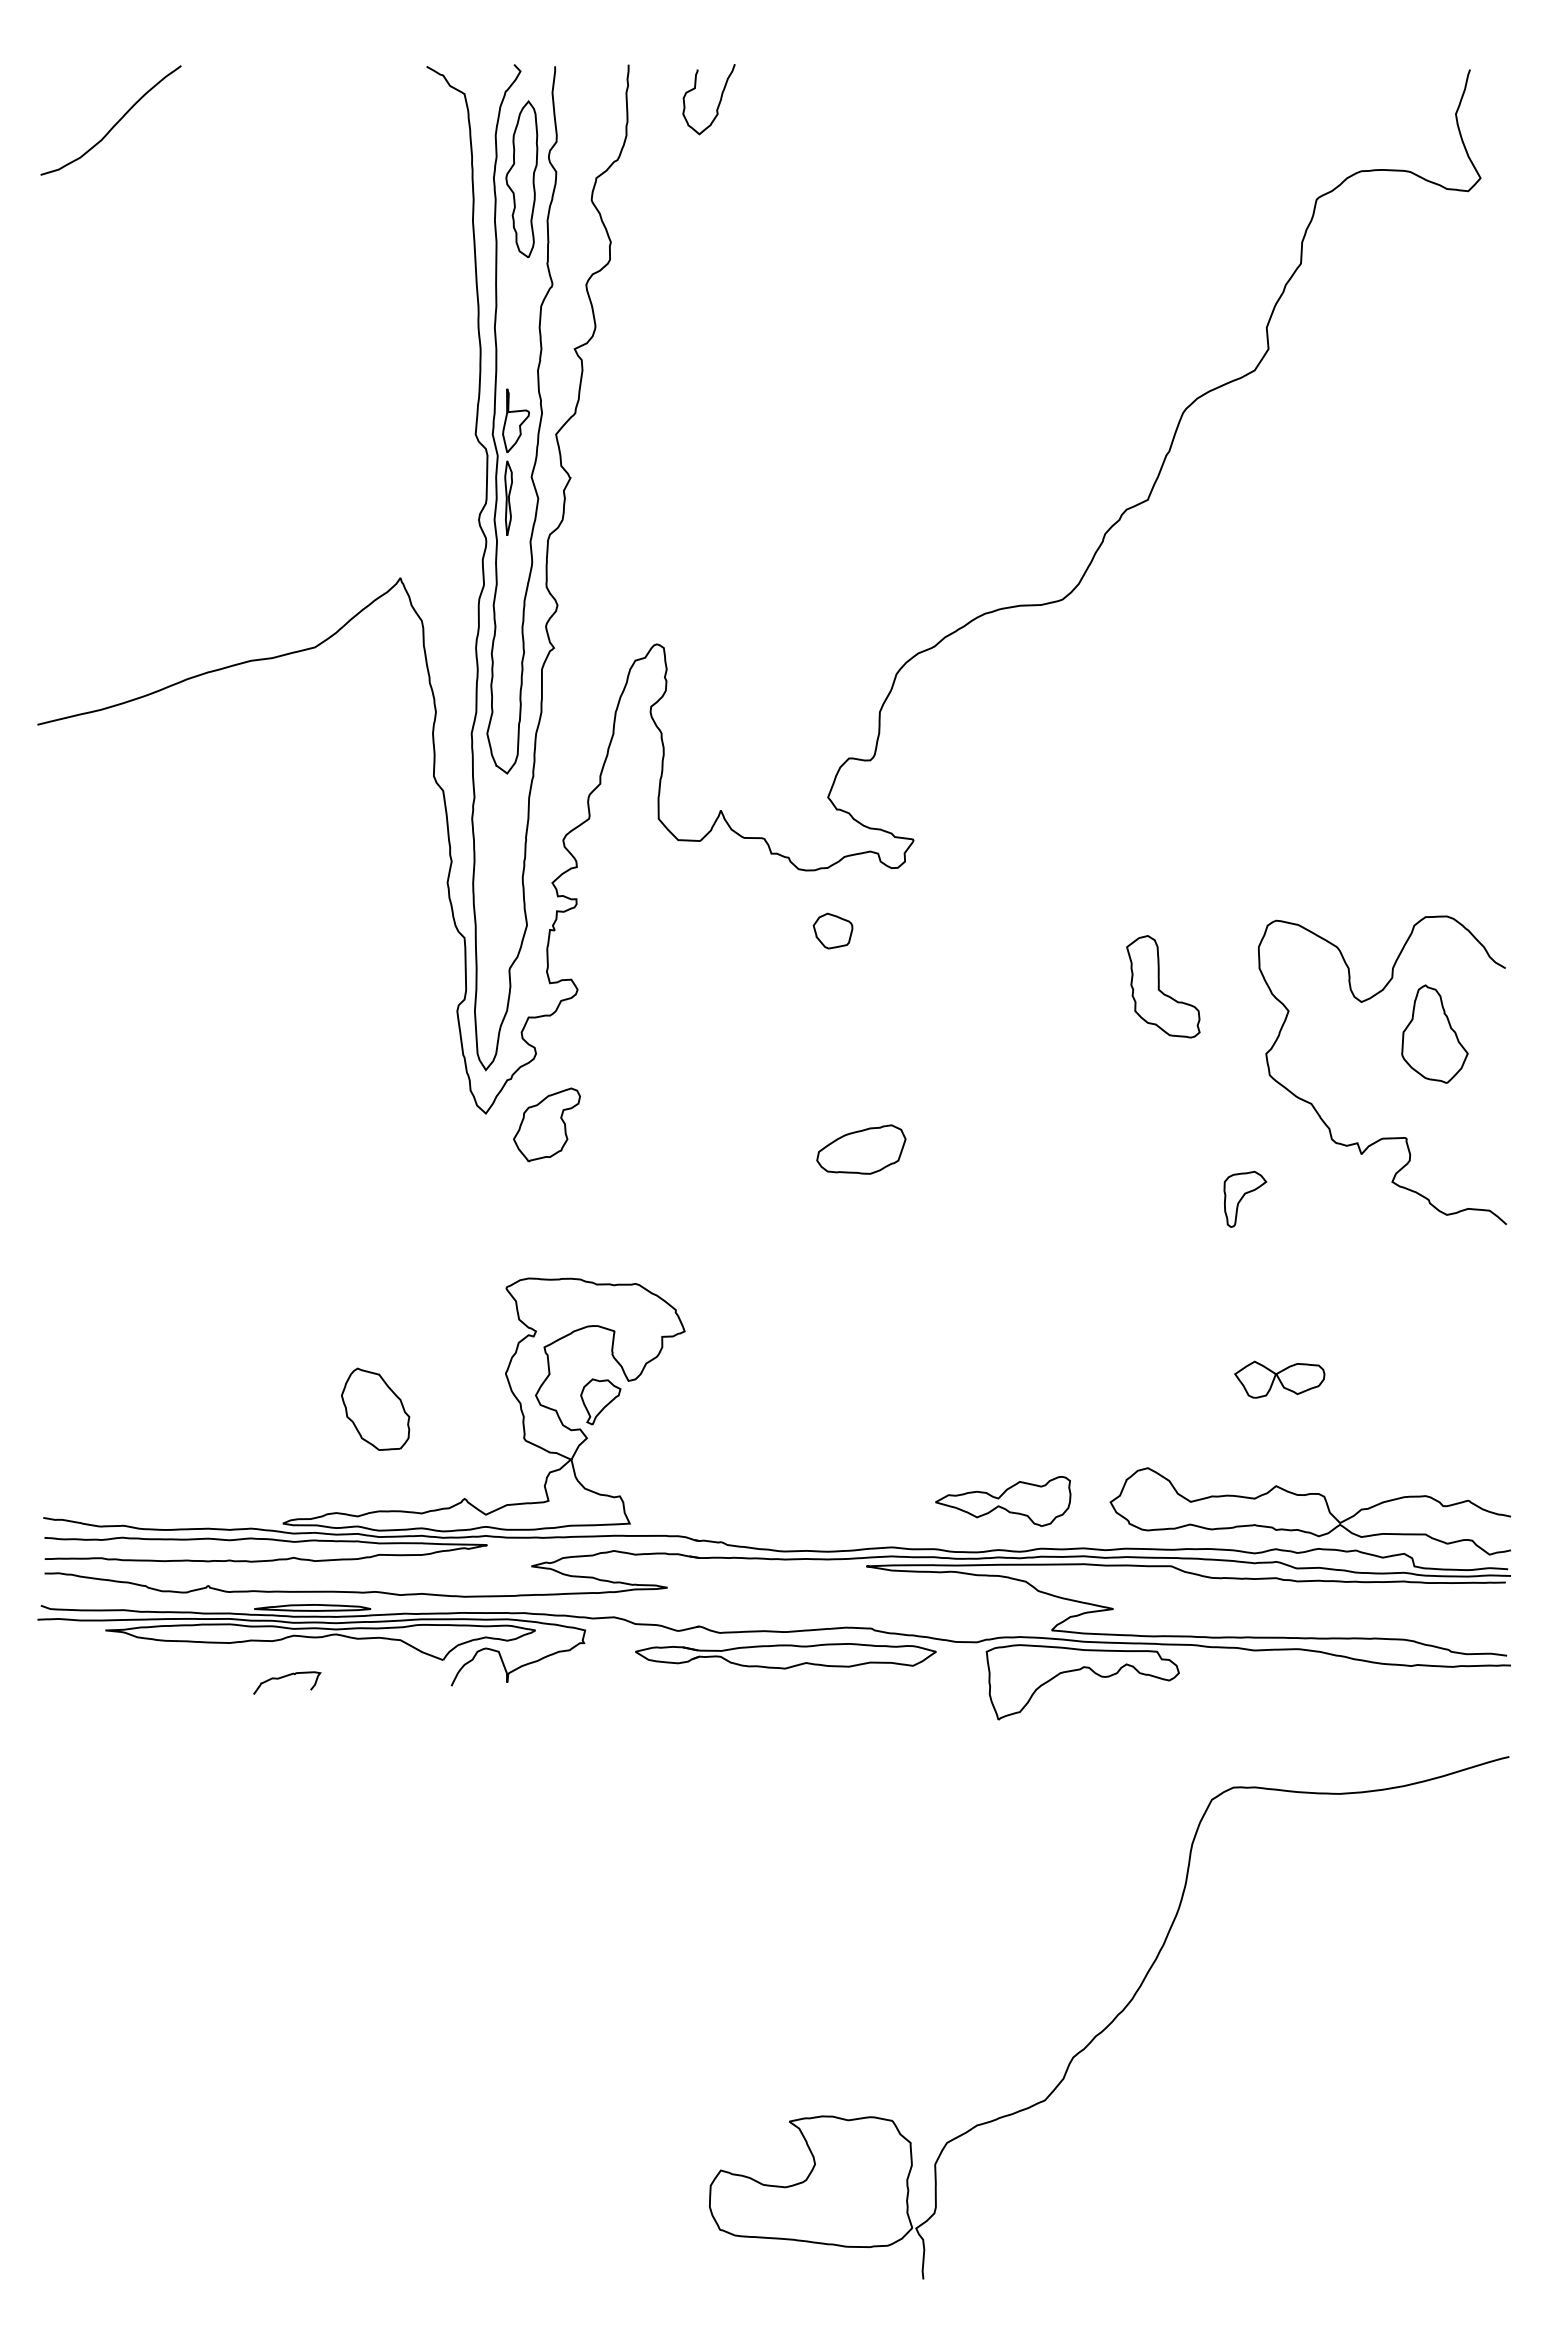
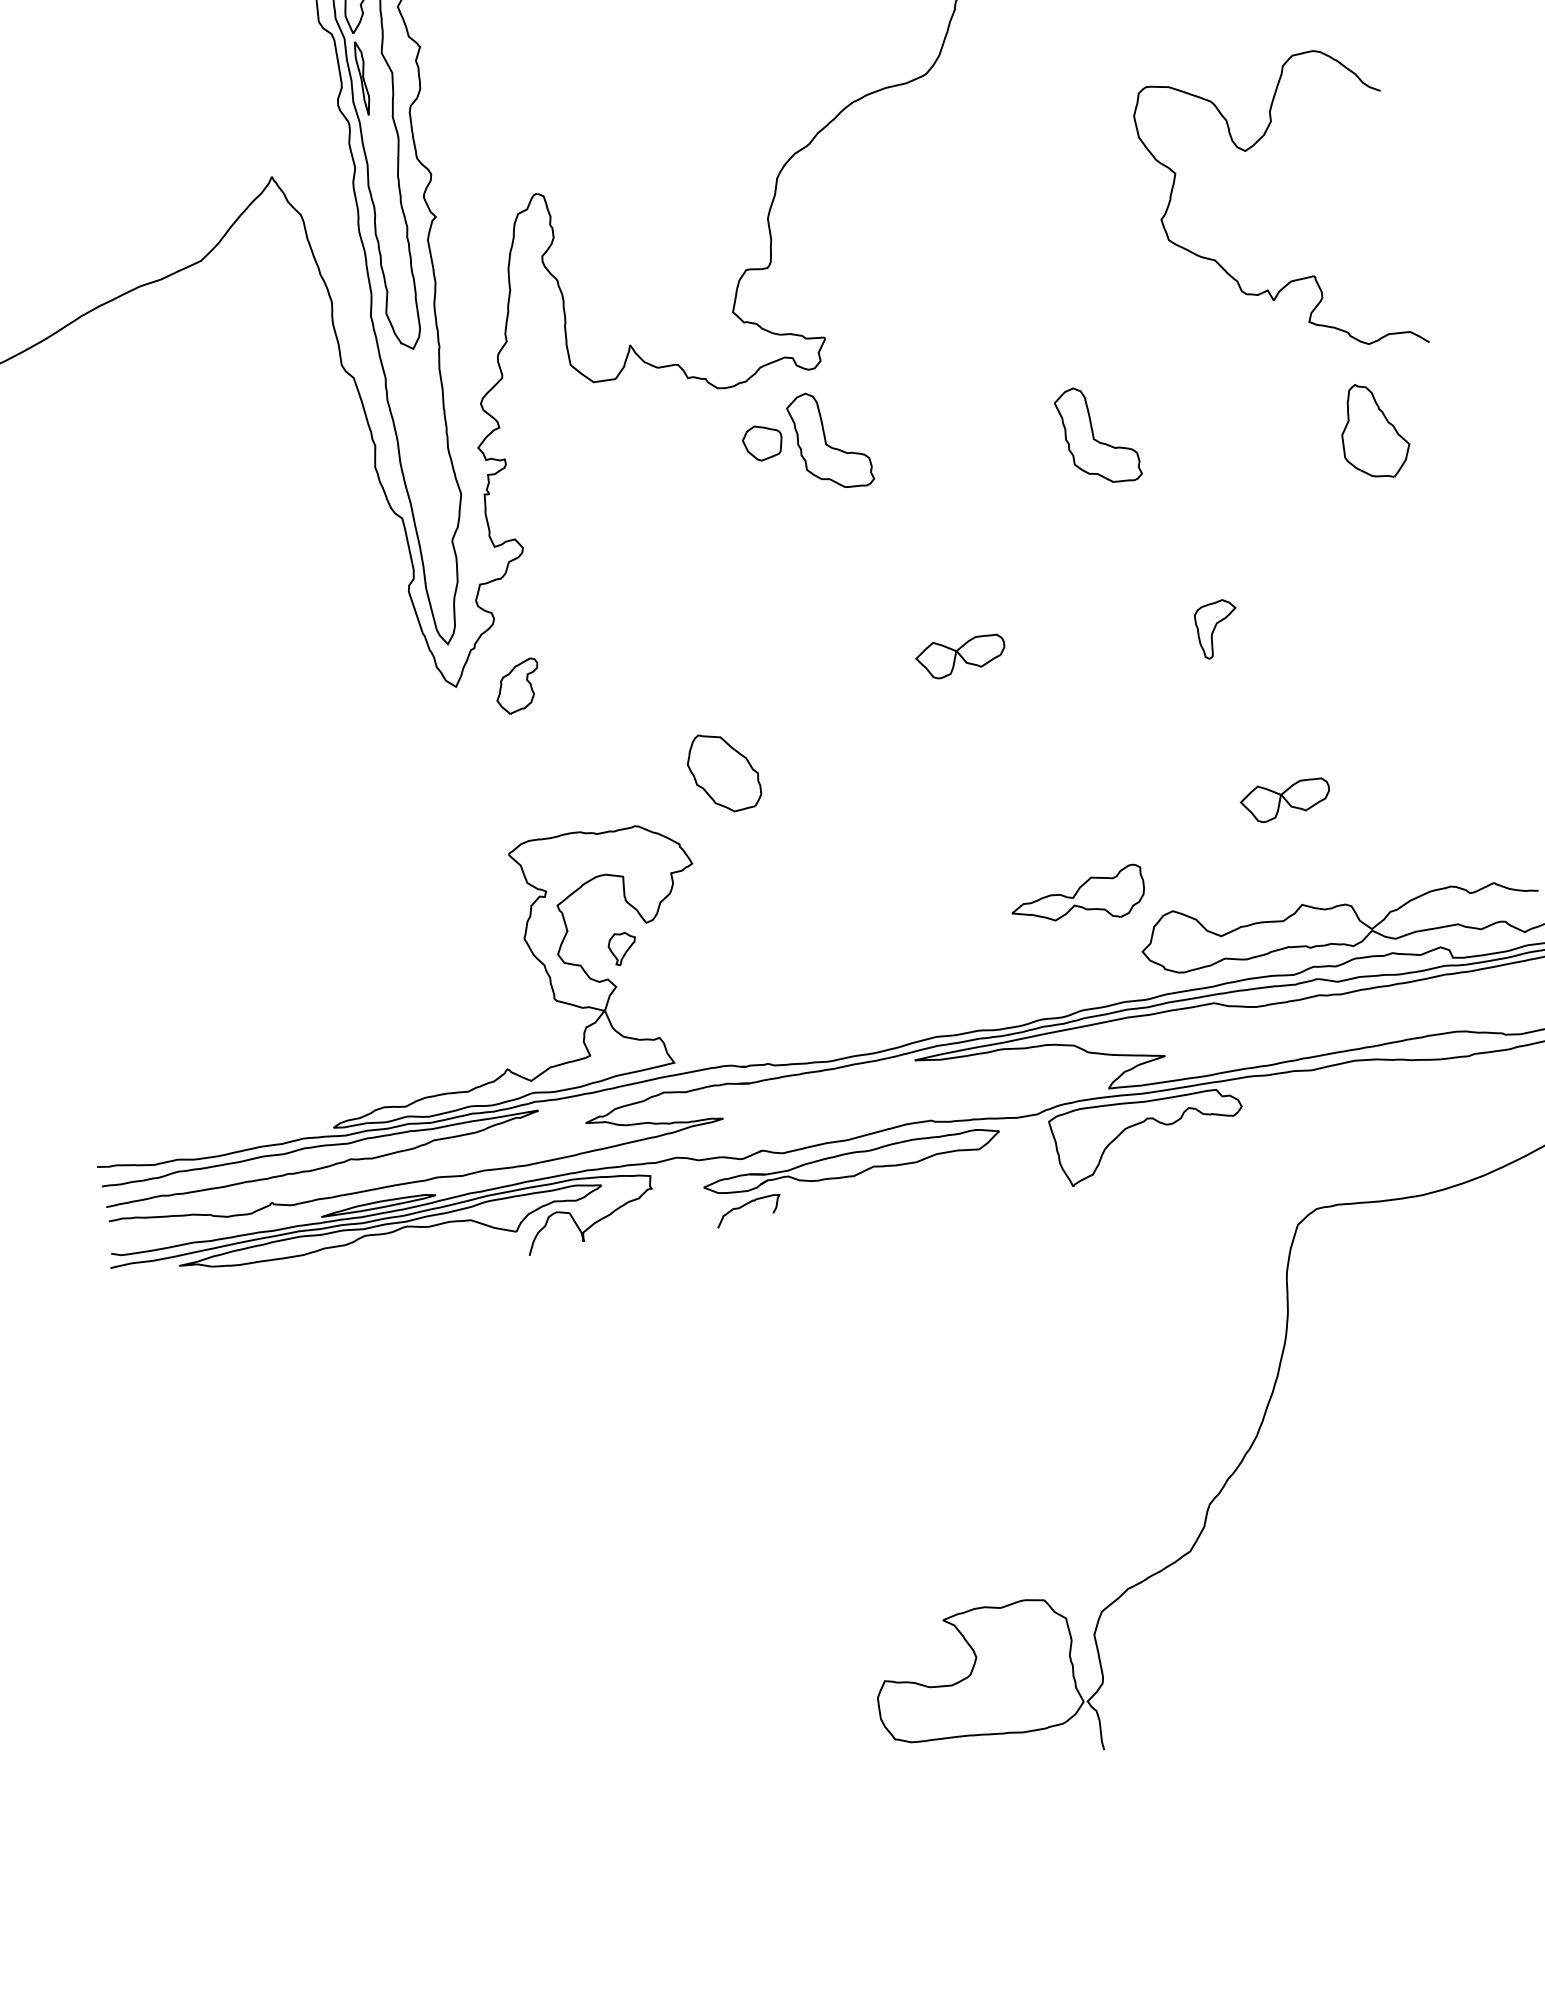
part: (899, 941) -> (830, 440), added
part: (546, 1124) -> (517, 686), size x0.7
curve: (1382, 1137) -> (1291, 280), moved
part: (861, 1149) -> (831, 651), removed
part: (987, 1177) -> (960, 655), added
part: (600, 1401) -> (622, 948), size x0.7
part: (375, 1408) -> (723, 771), moved
part: (1003, 1501) -> (1078, 899), moved
curve: (285, 1677) -> (746, 1205), moved

